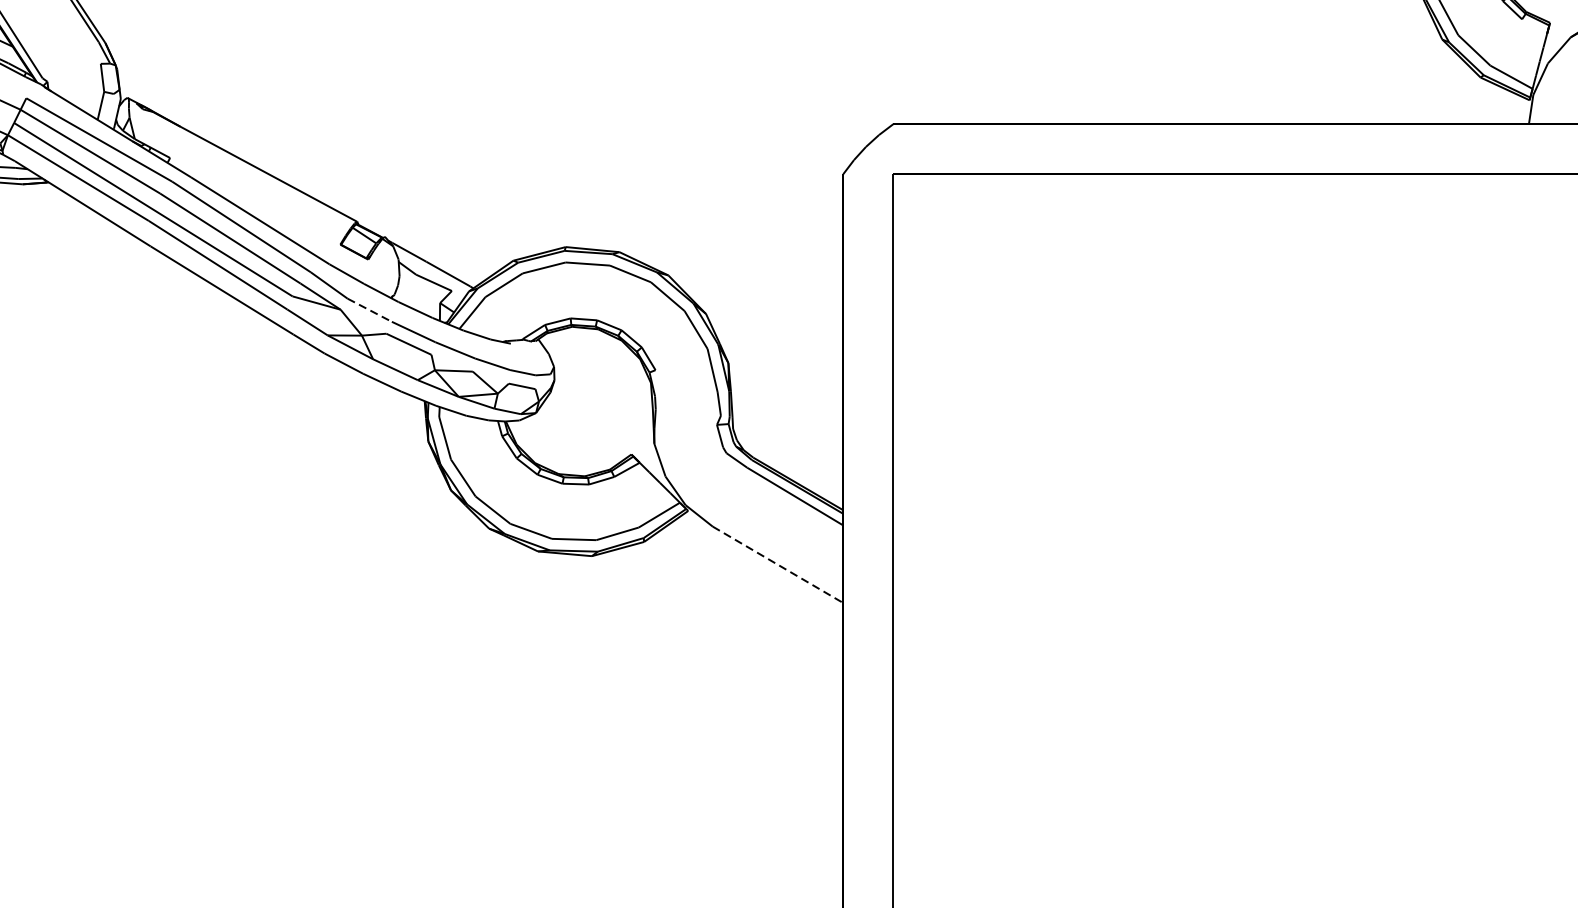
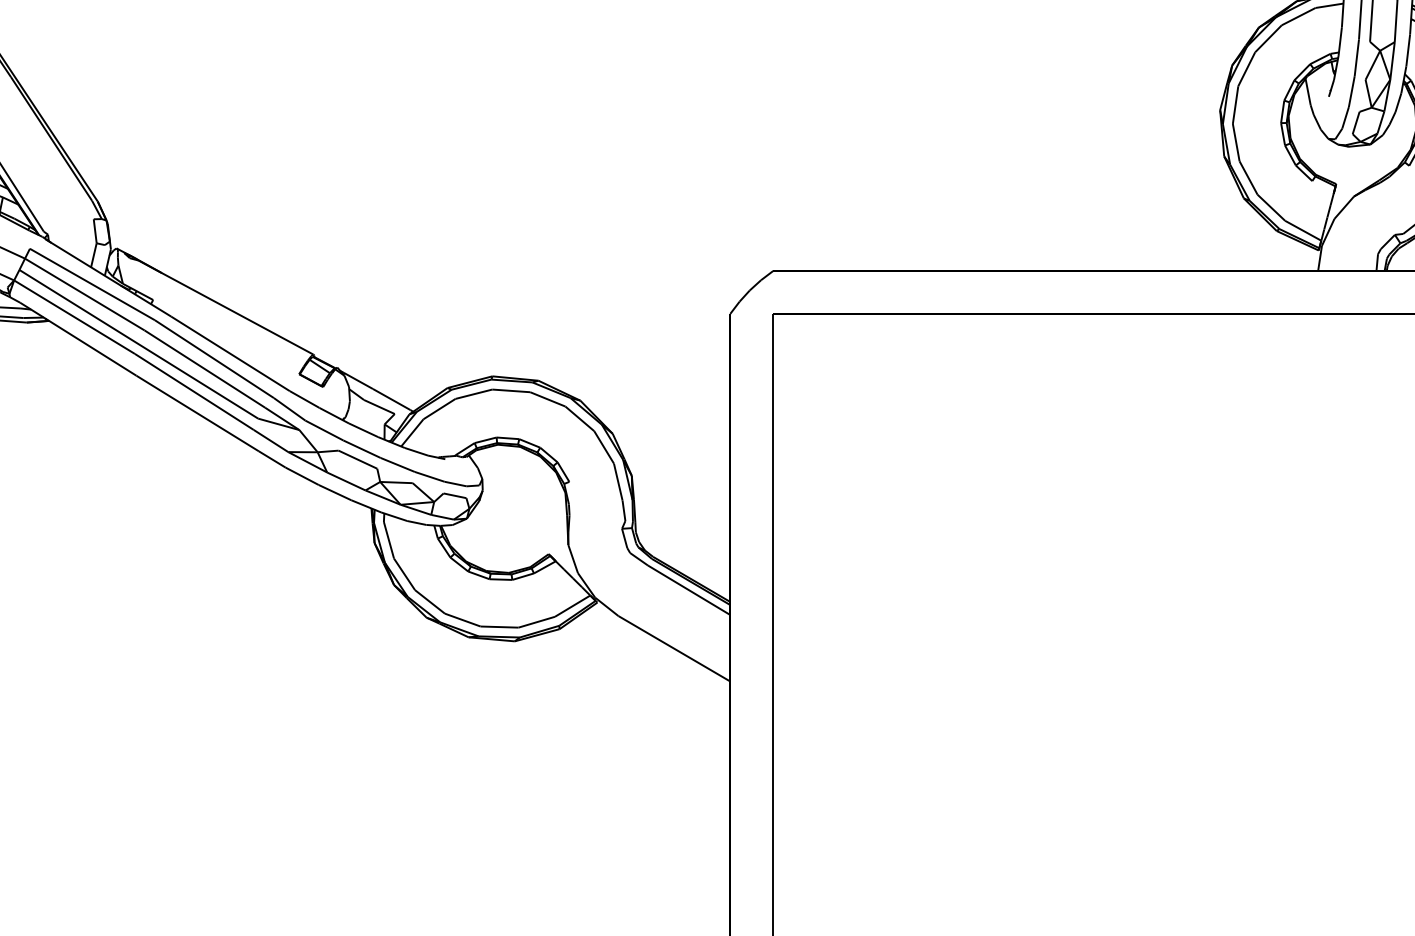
line: (369, 310) -> (324, 430), dashed -> solid
line: (778, 564) -> (674, 648), dashed -> solid

